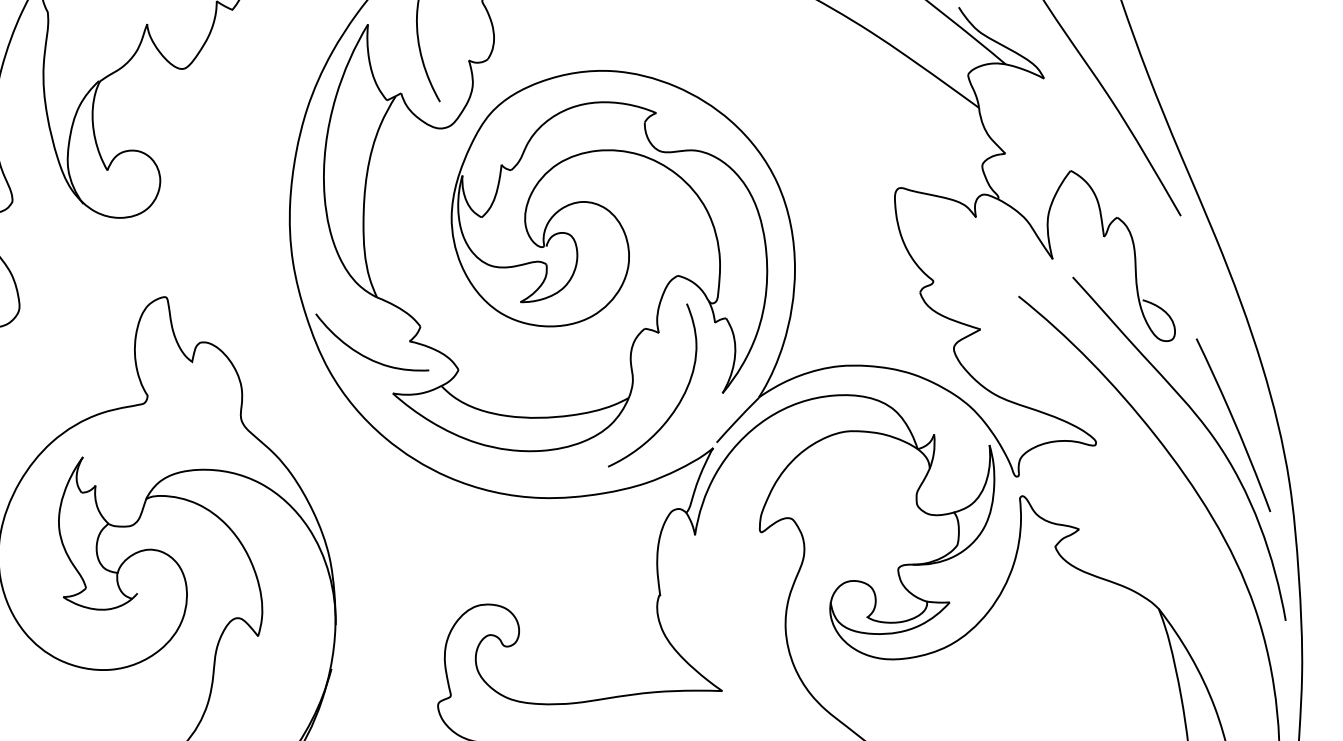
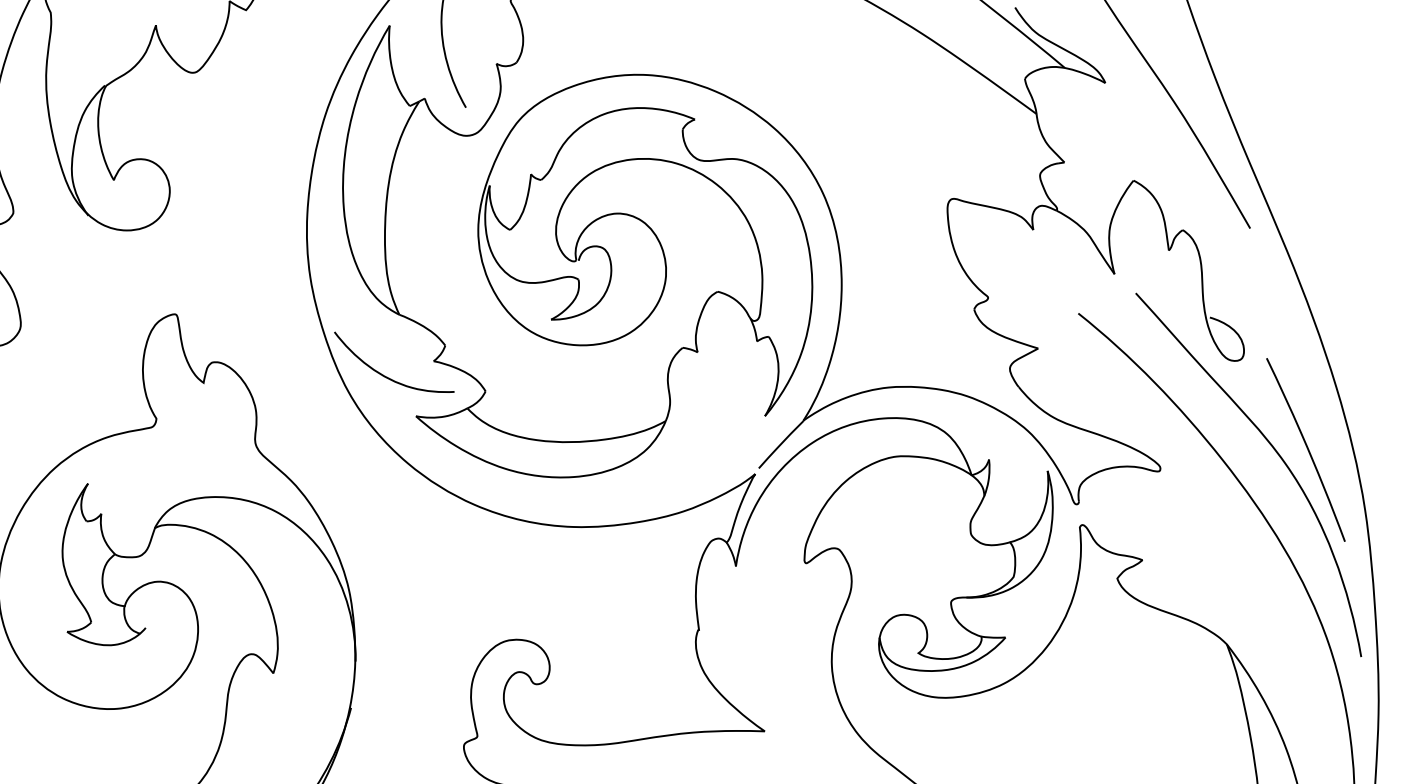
curve: (679, 400) -> (719, 423), removed

